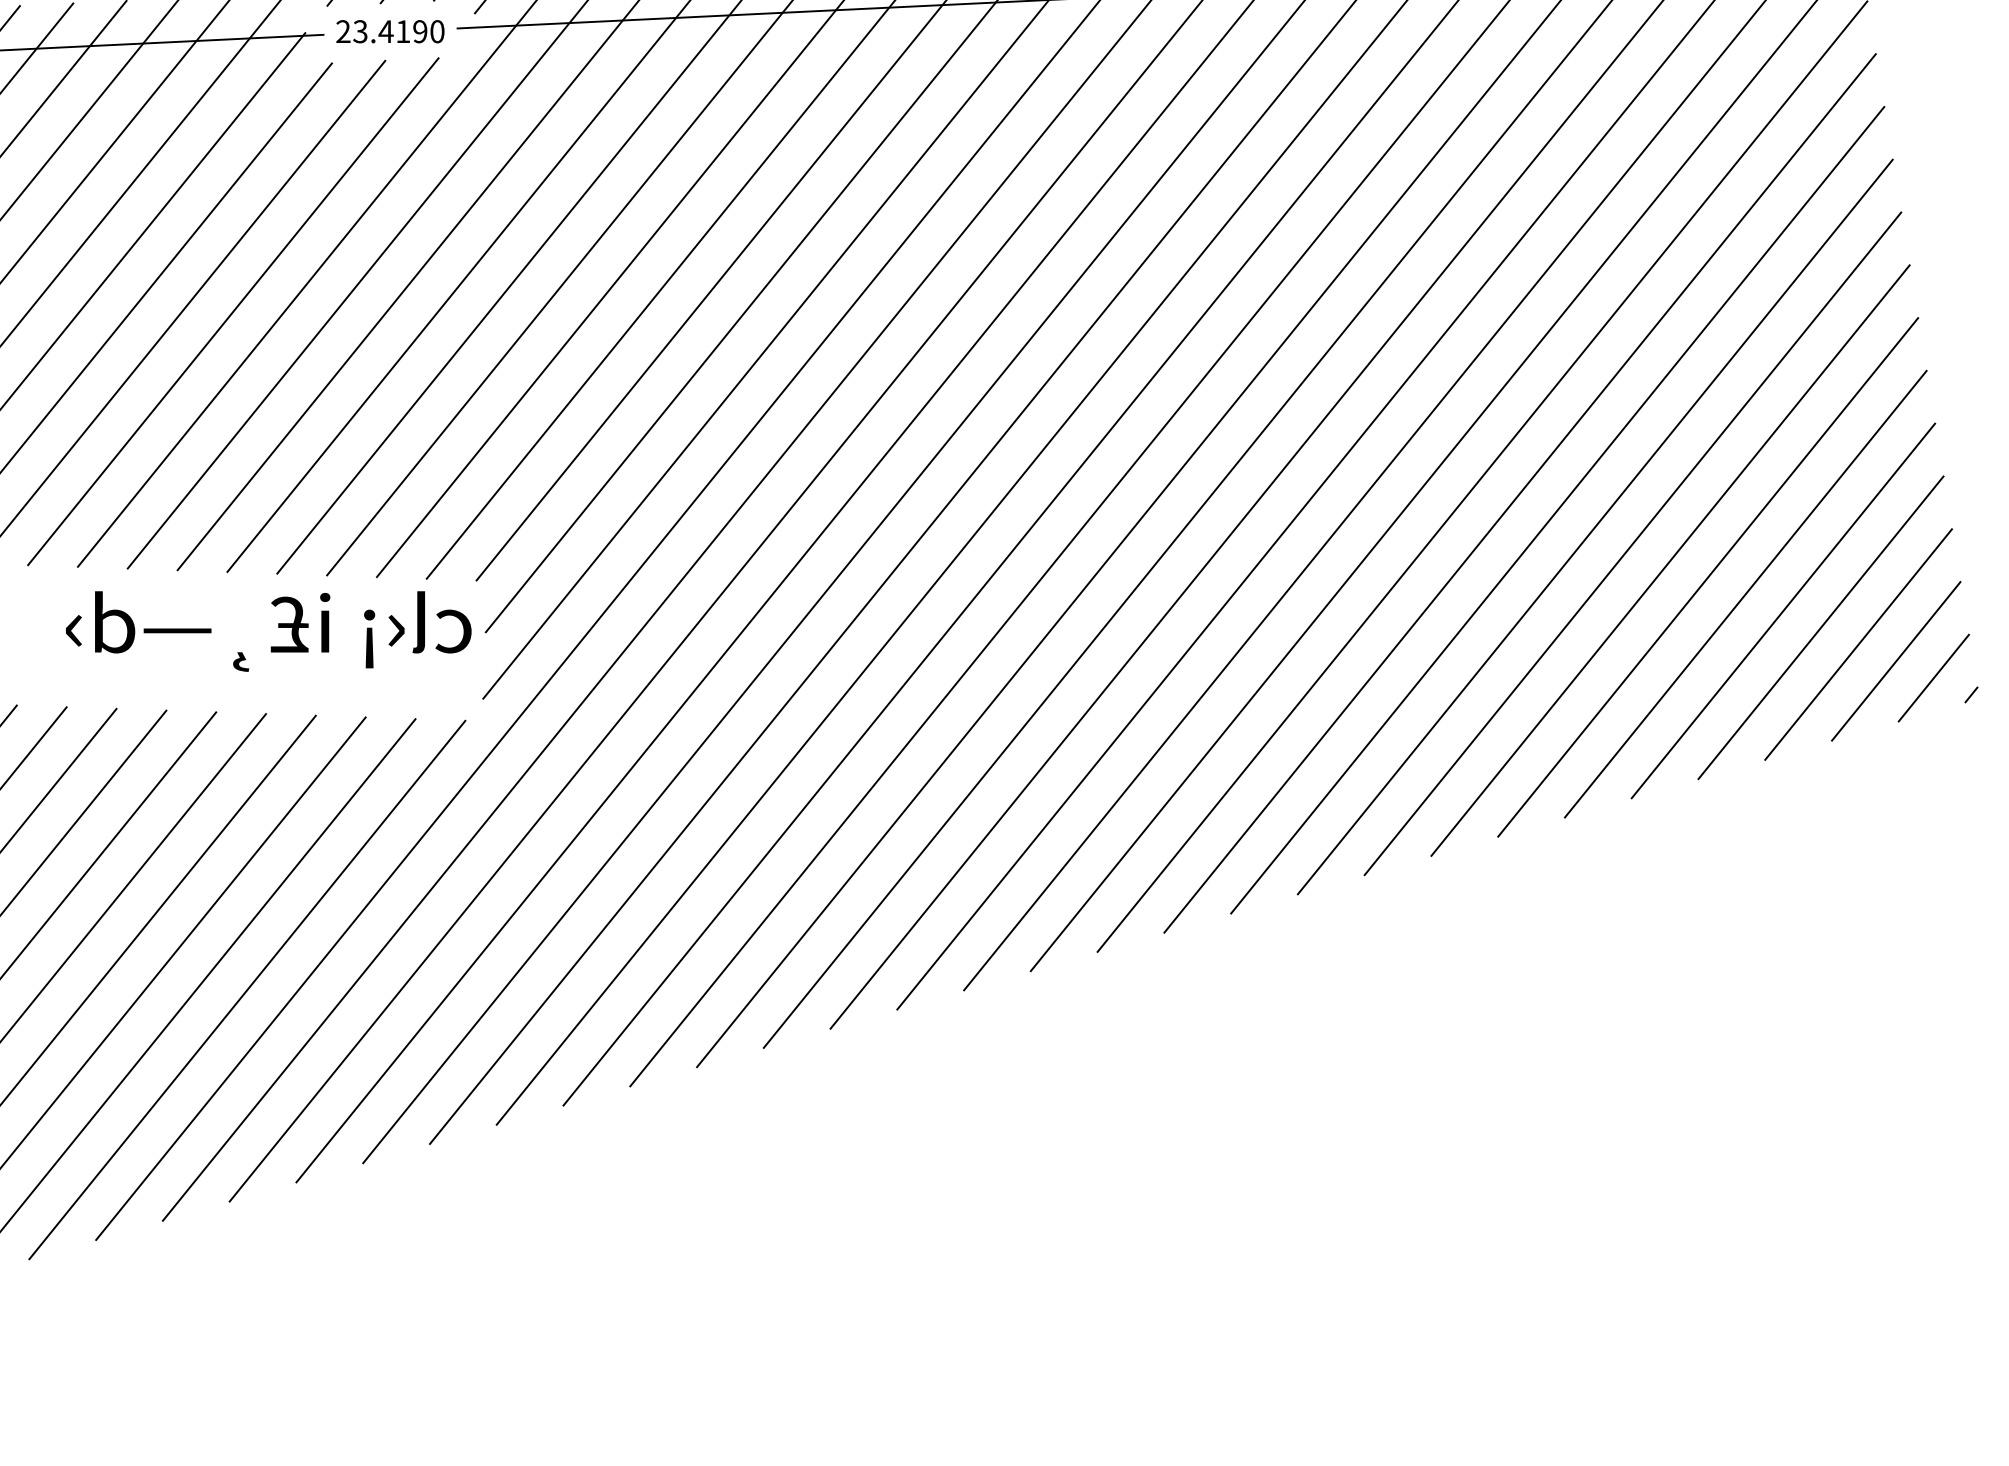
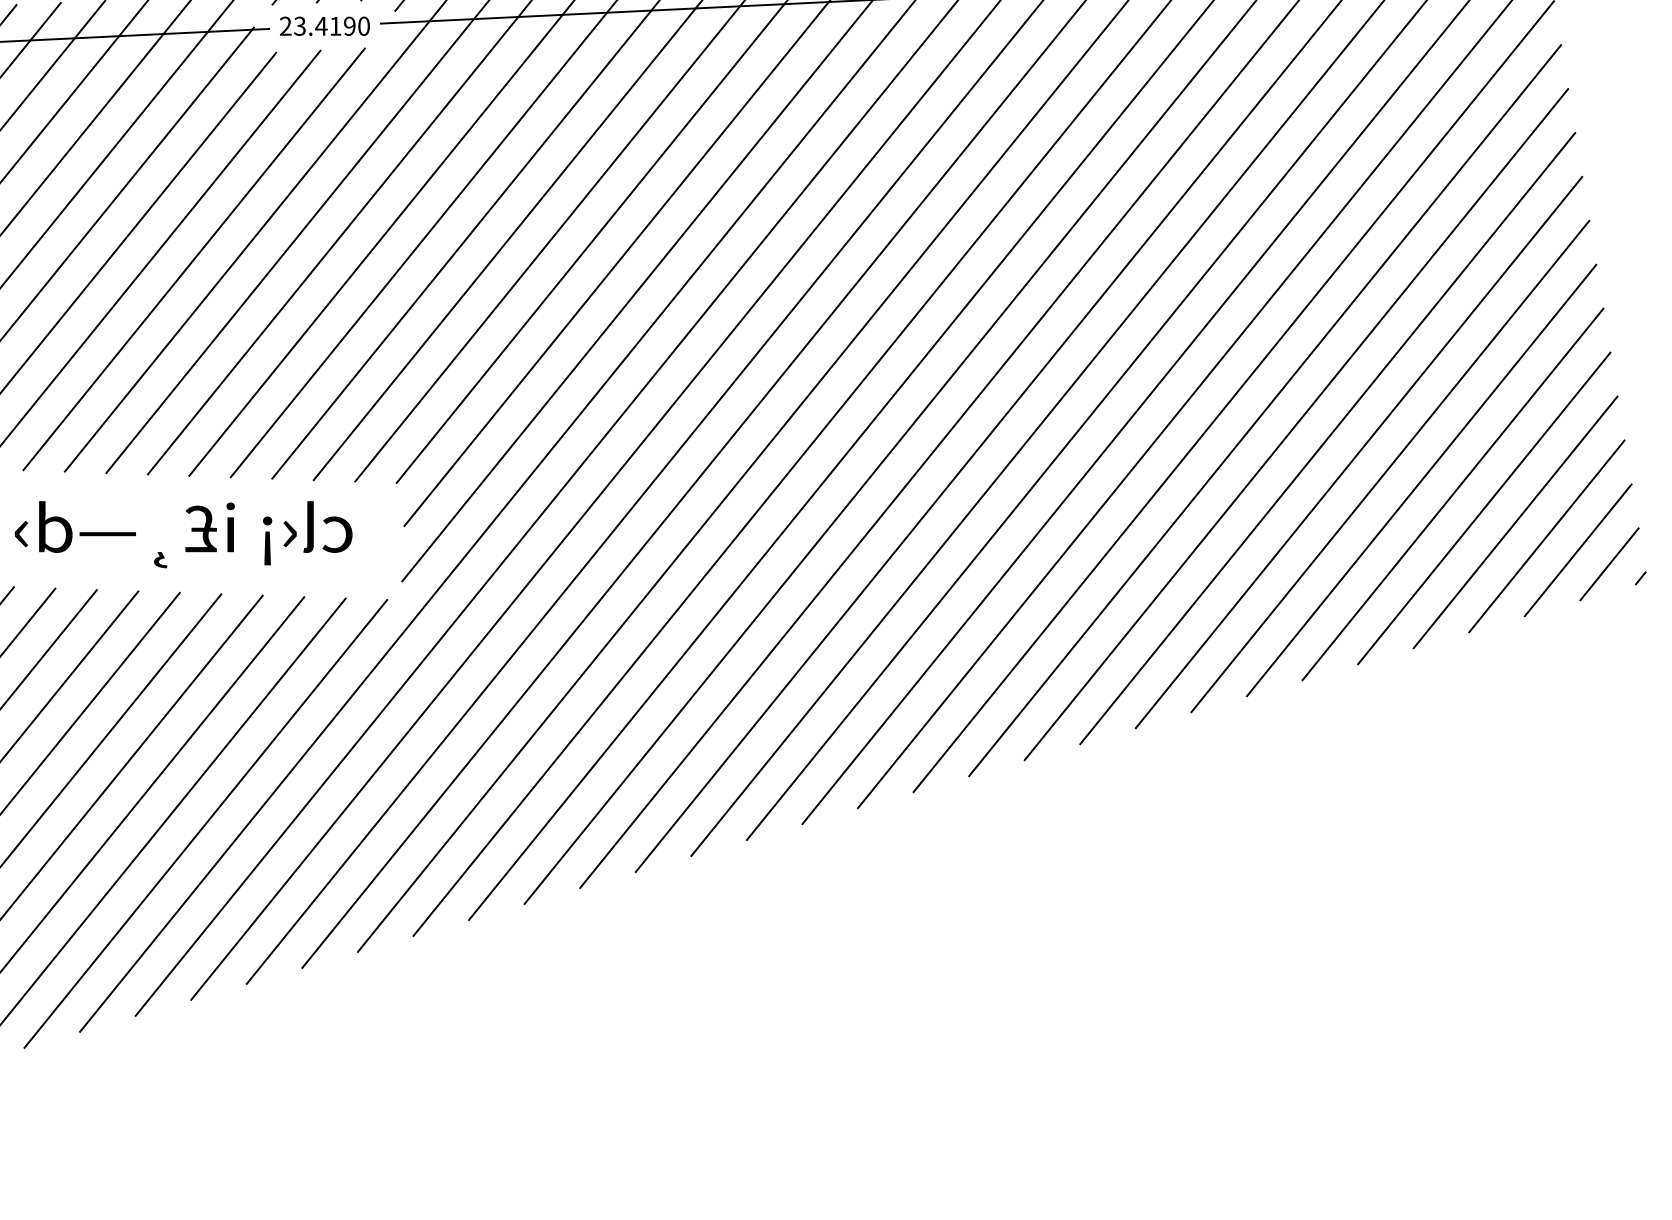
text: (268, 631) -> (183, 534), moved

